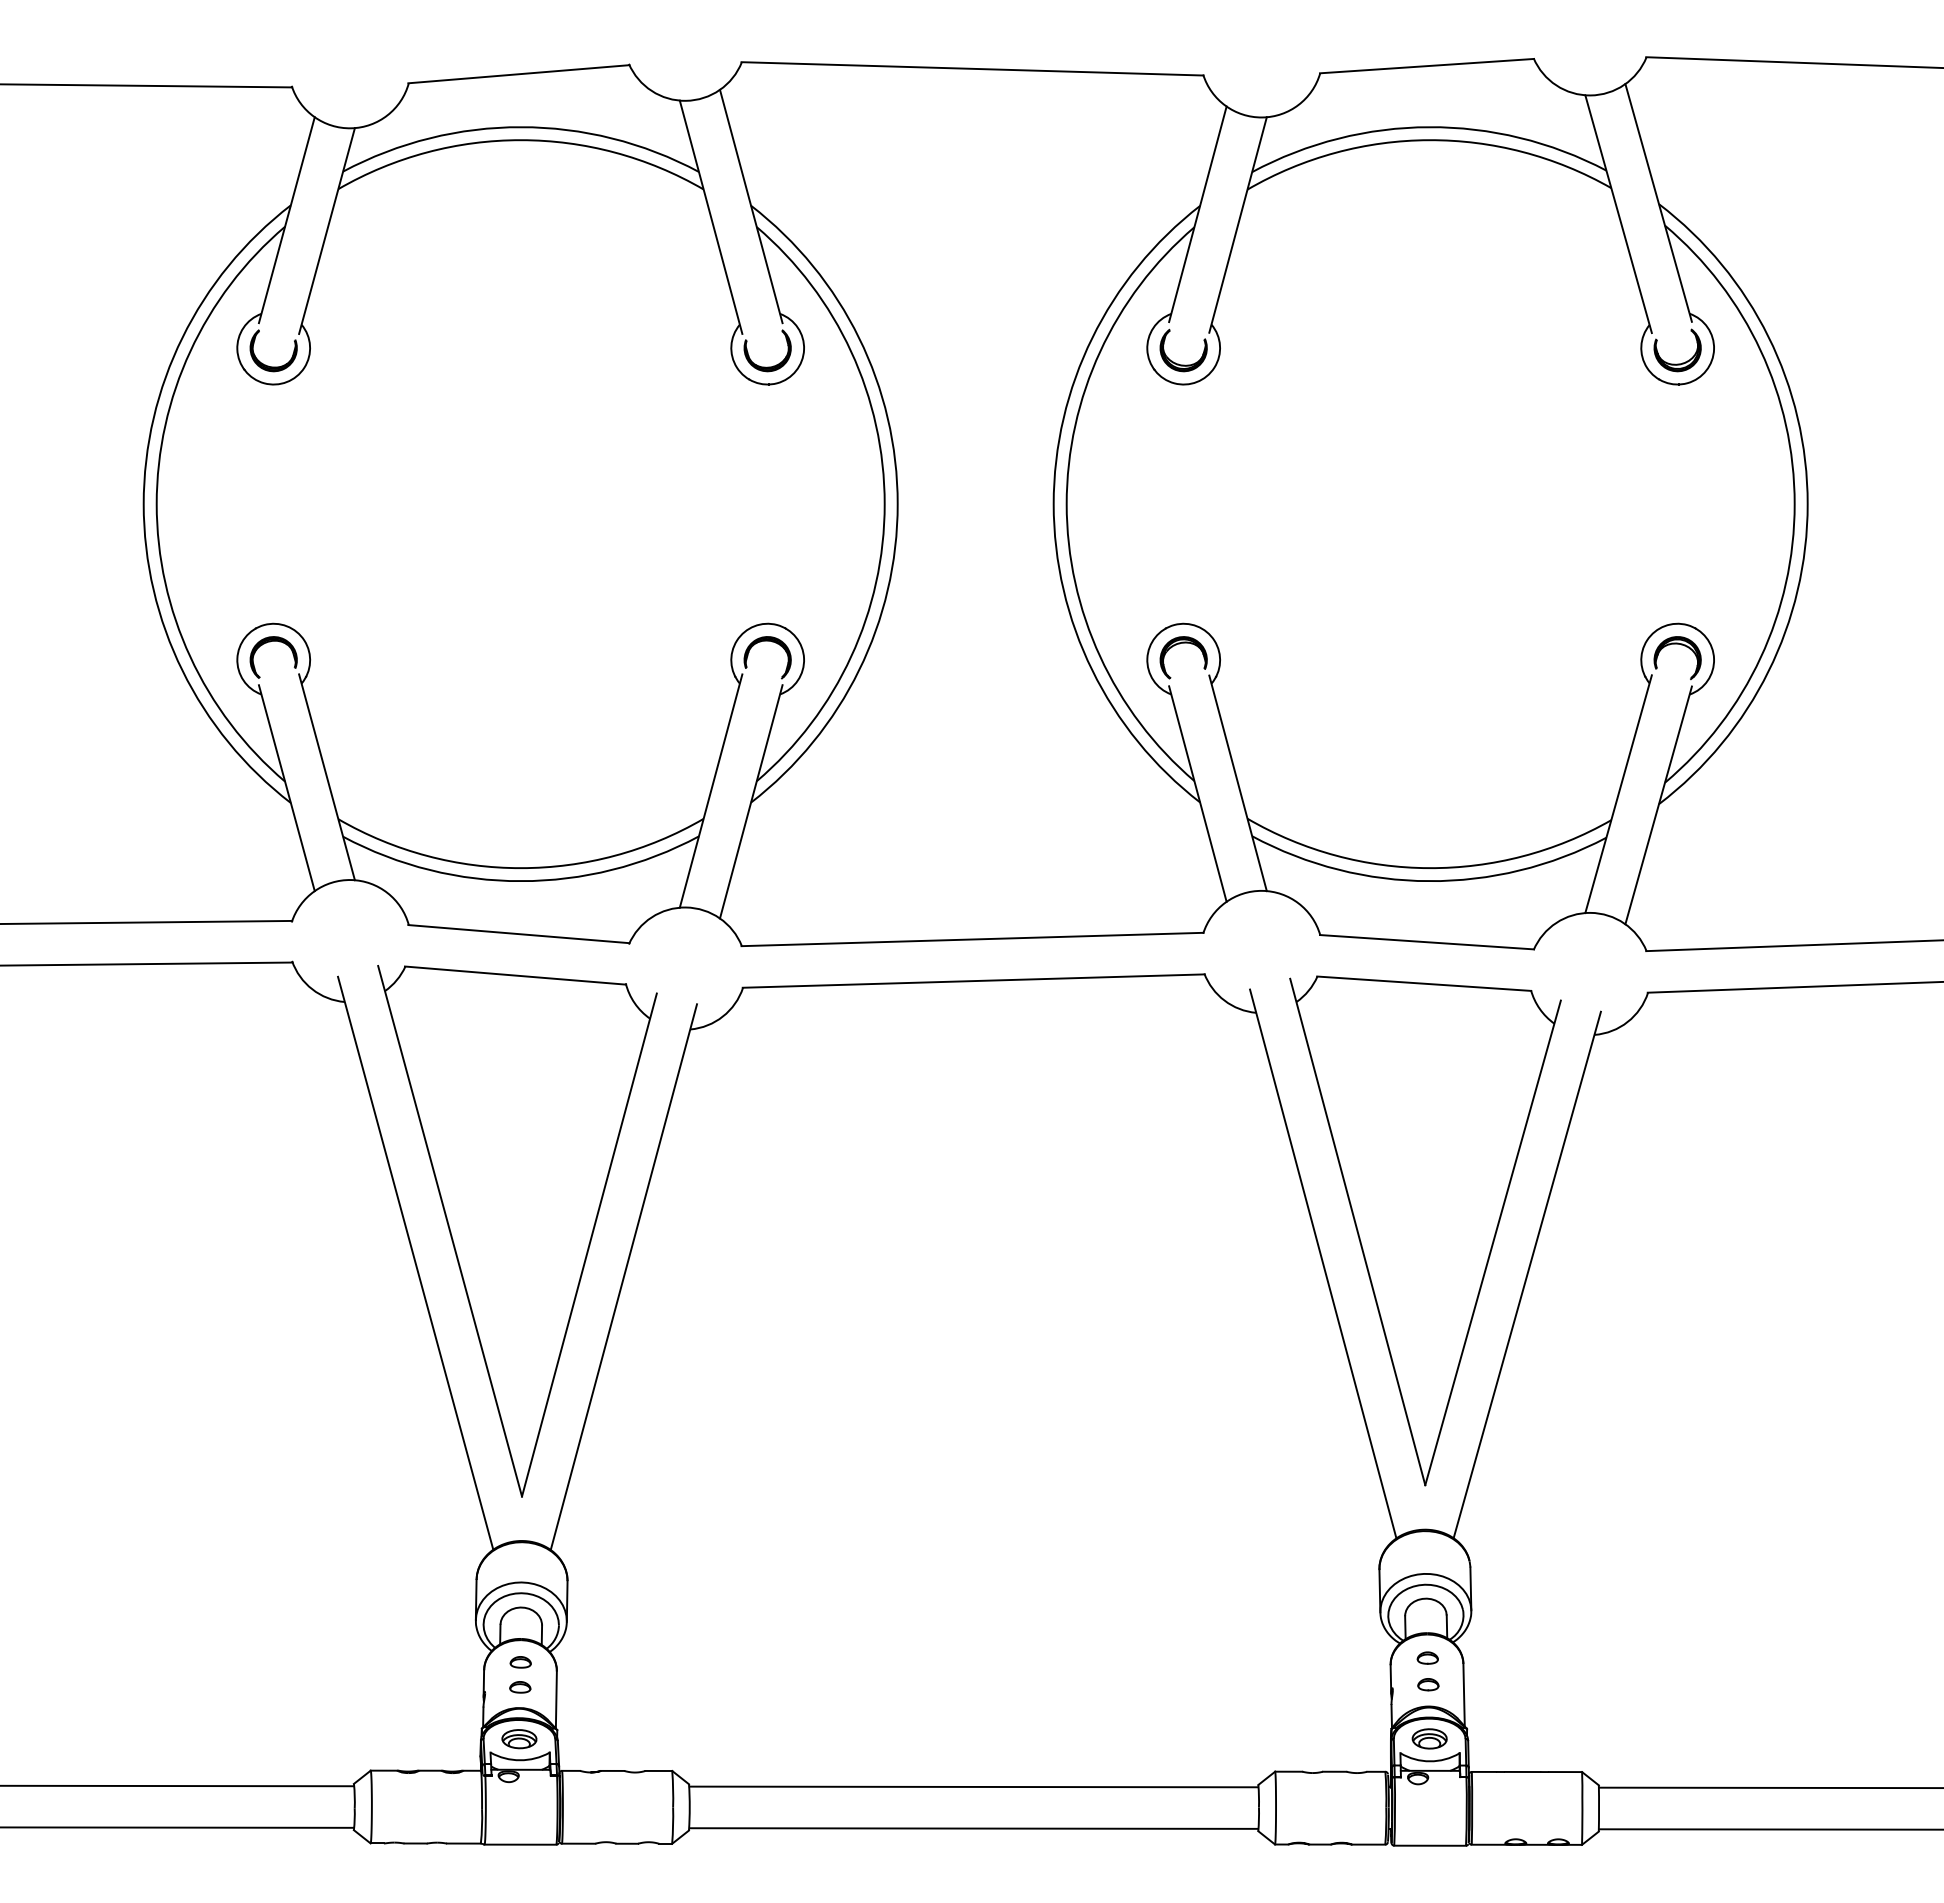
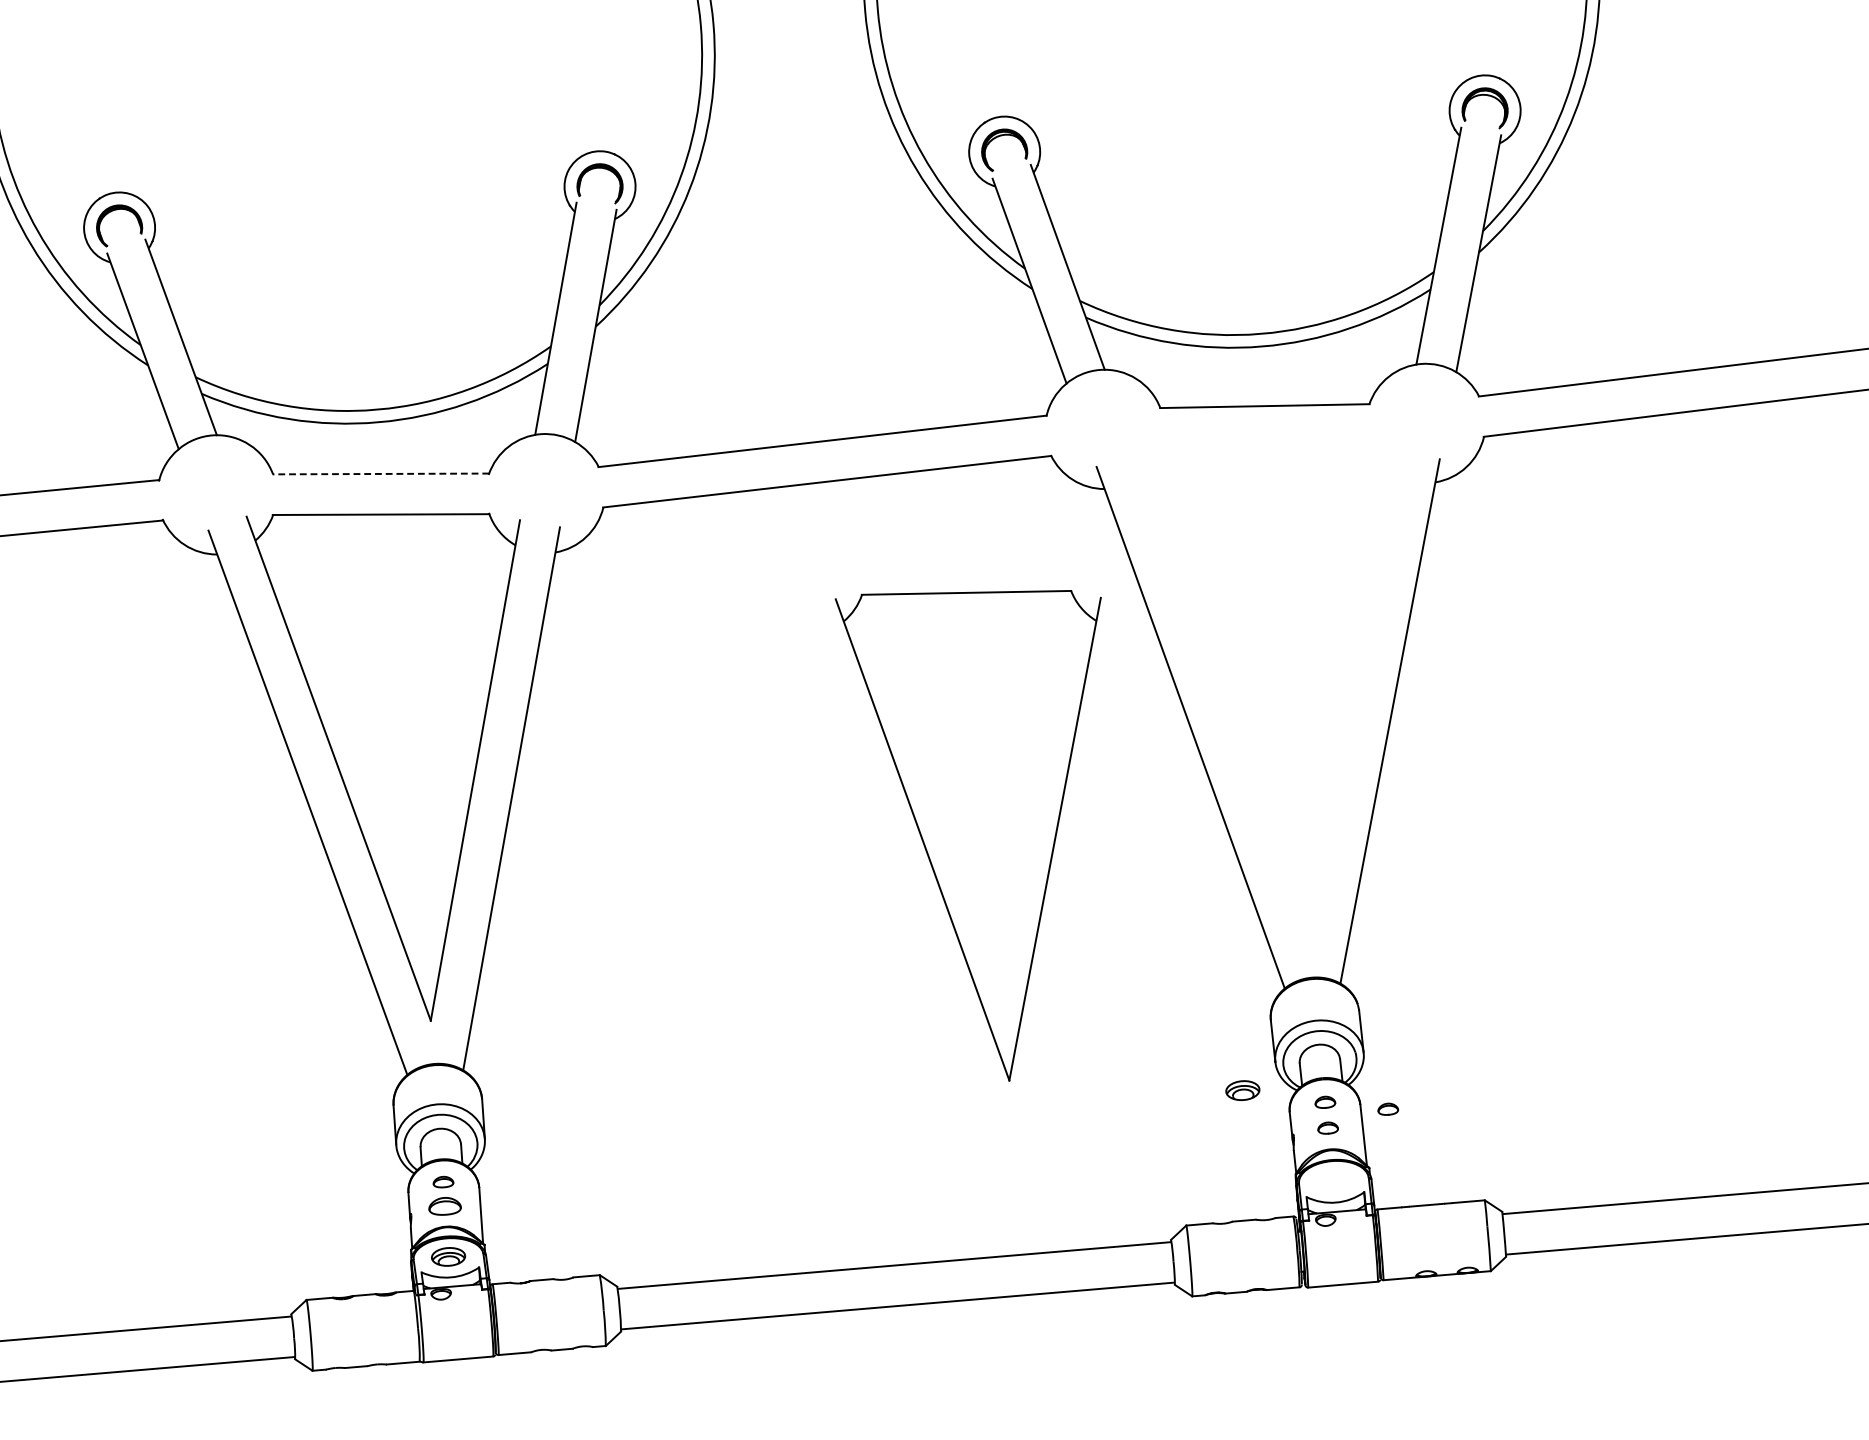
line: (518, 934) -> (380, 474), solid -> dashed
part: (1425, 1230) -> (988, 832), moved
part: (1491, 1670) -> (1388, 1109), added
part: (520, 1687) -> (445, 1206), size x1.6
part: (1429, 1738) -> (1242, 1090), moved

